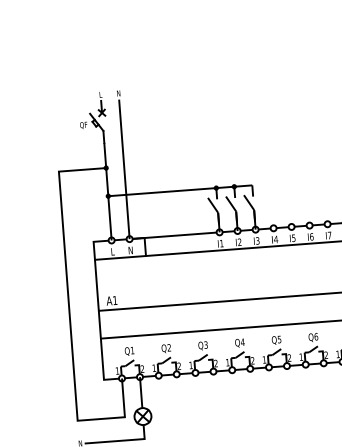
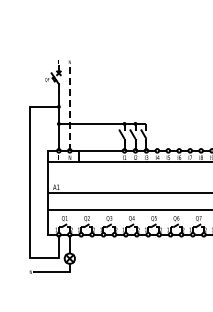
line: (123, 167) -> (69, 107), solid -> dashed

